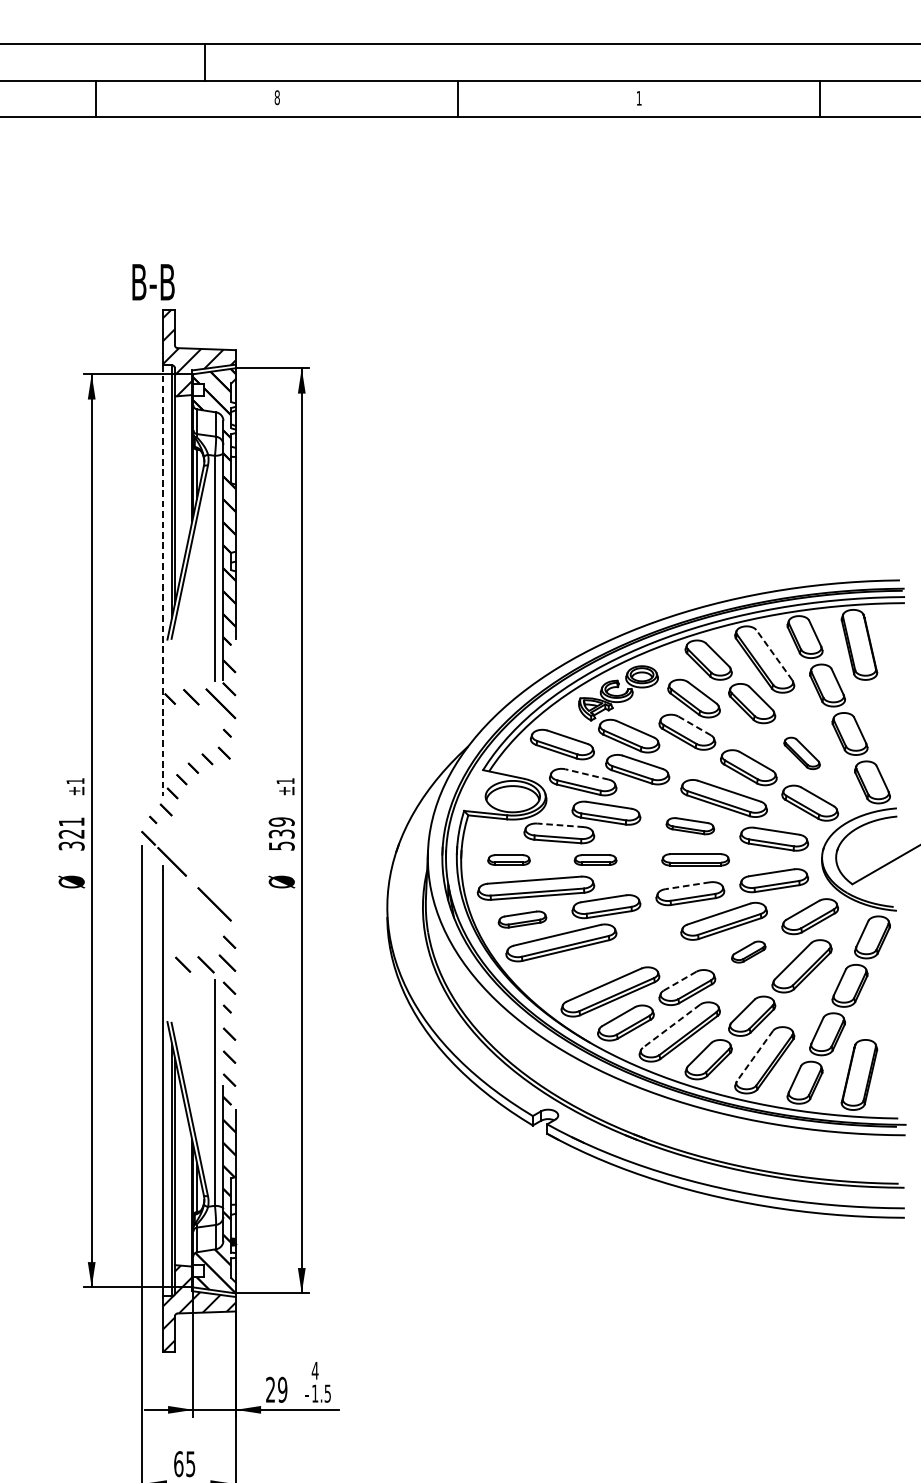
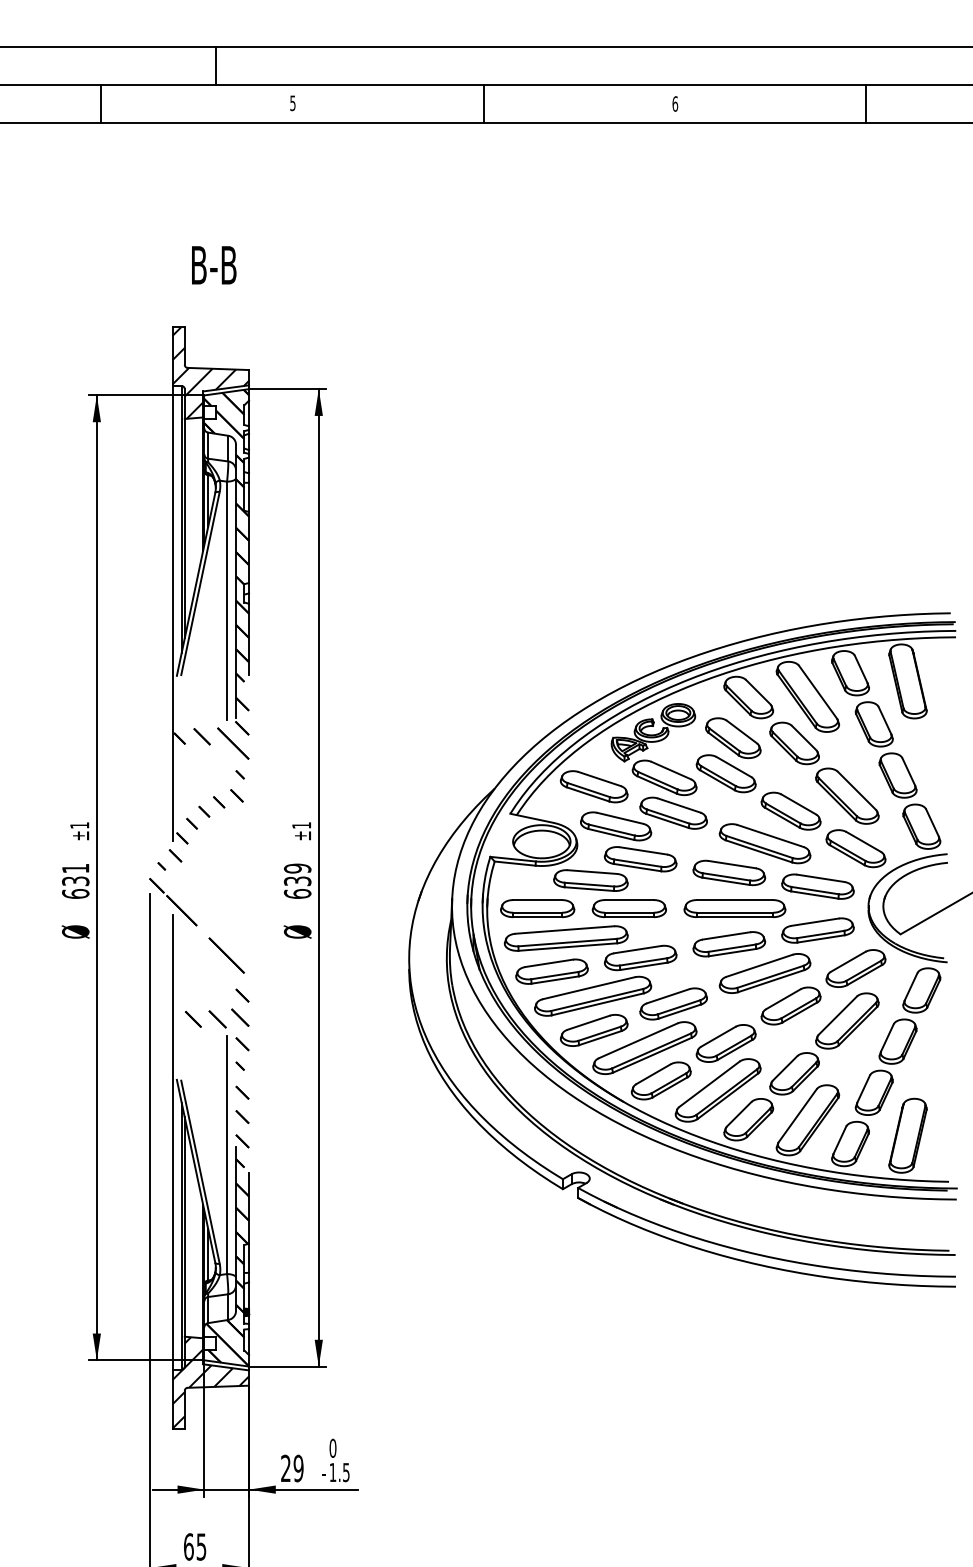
text: (276, 97) -> (292, 103), 8 -> 5
text: (639, 97) -> (675, 103), 1 -> 6
text: (153, 282) -> (214, 265), moved
line: (163, 581) -> (172, 614), dashed -> solid
line: (774, 655) -> (818, 692), dashed -> solid
line: (694, 726) -> (733, 767), dashed -> solid
part: (802, 752) -> (847, 795), size x1.67
line: (587, 774) -> (620, 818), dashed -> solid
line: (560, 825) -> (592, 872), dashed -> solid
part: (690, 825) -> (729, 872), size x1.43
text: (71, 839) -> (75, 887), 321 -> 631
text: (281, 845) -> (297, 893), 539 -> 639
part: (508, 859) -> (537, 908), size x1.67
part: (594, 859) -> (628, 908), size x1.67
part: (695, 859) -> (734, 908), size x1.43
line: (687, 885) -> (726, 935), dashed -> solid
part: (522, 919) -> (551, 971), size x1.43
part: (637, 949) -> (673, 1003), added
part: (748, 951) -> (790, 1005), size x1.67
part: (561, 975) -> (593, 1030), added
line: (680, 980) -> (718, 1036), dashed -> solid
line: (671, 1026) -> (709, 1084), dashed -> solid
line: (754, 1055) -> (797, 1115), dashed -> solid
text: (314, 1369) -> (332, 1447), 4 -> 0

